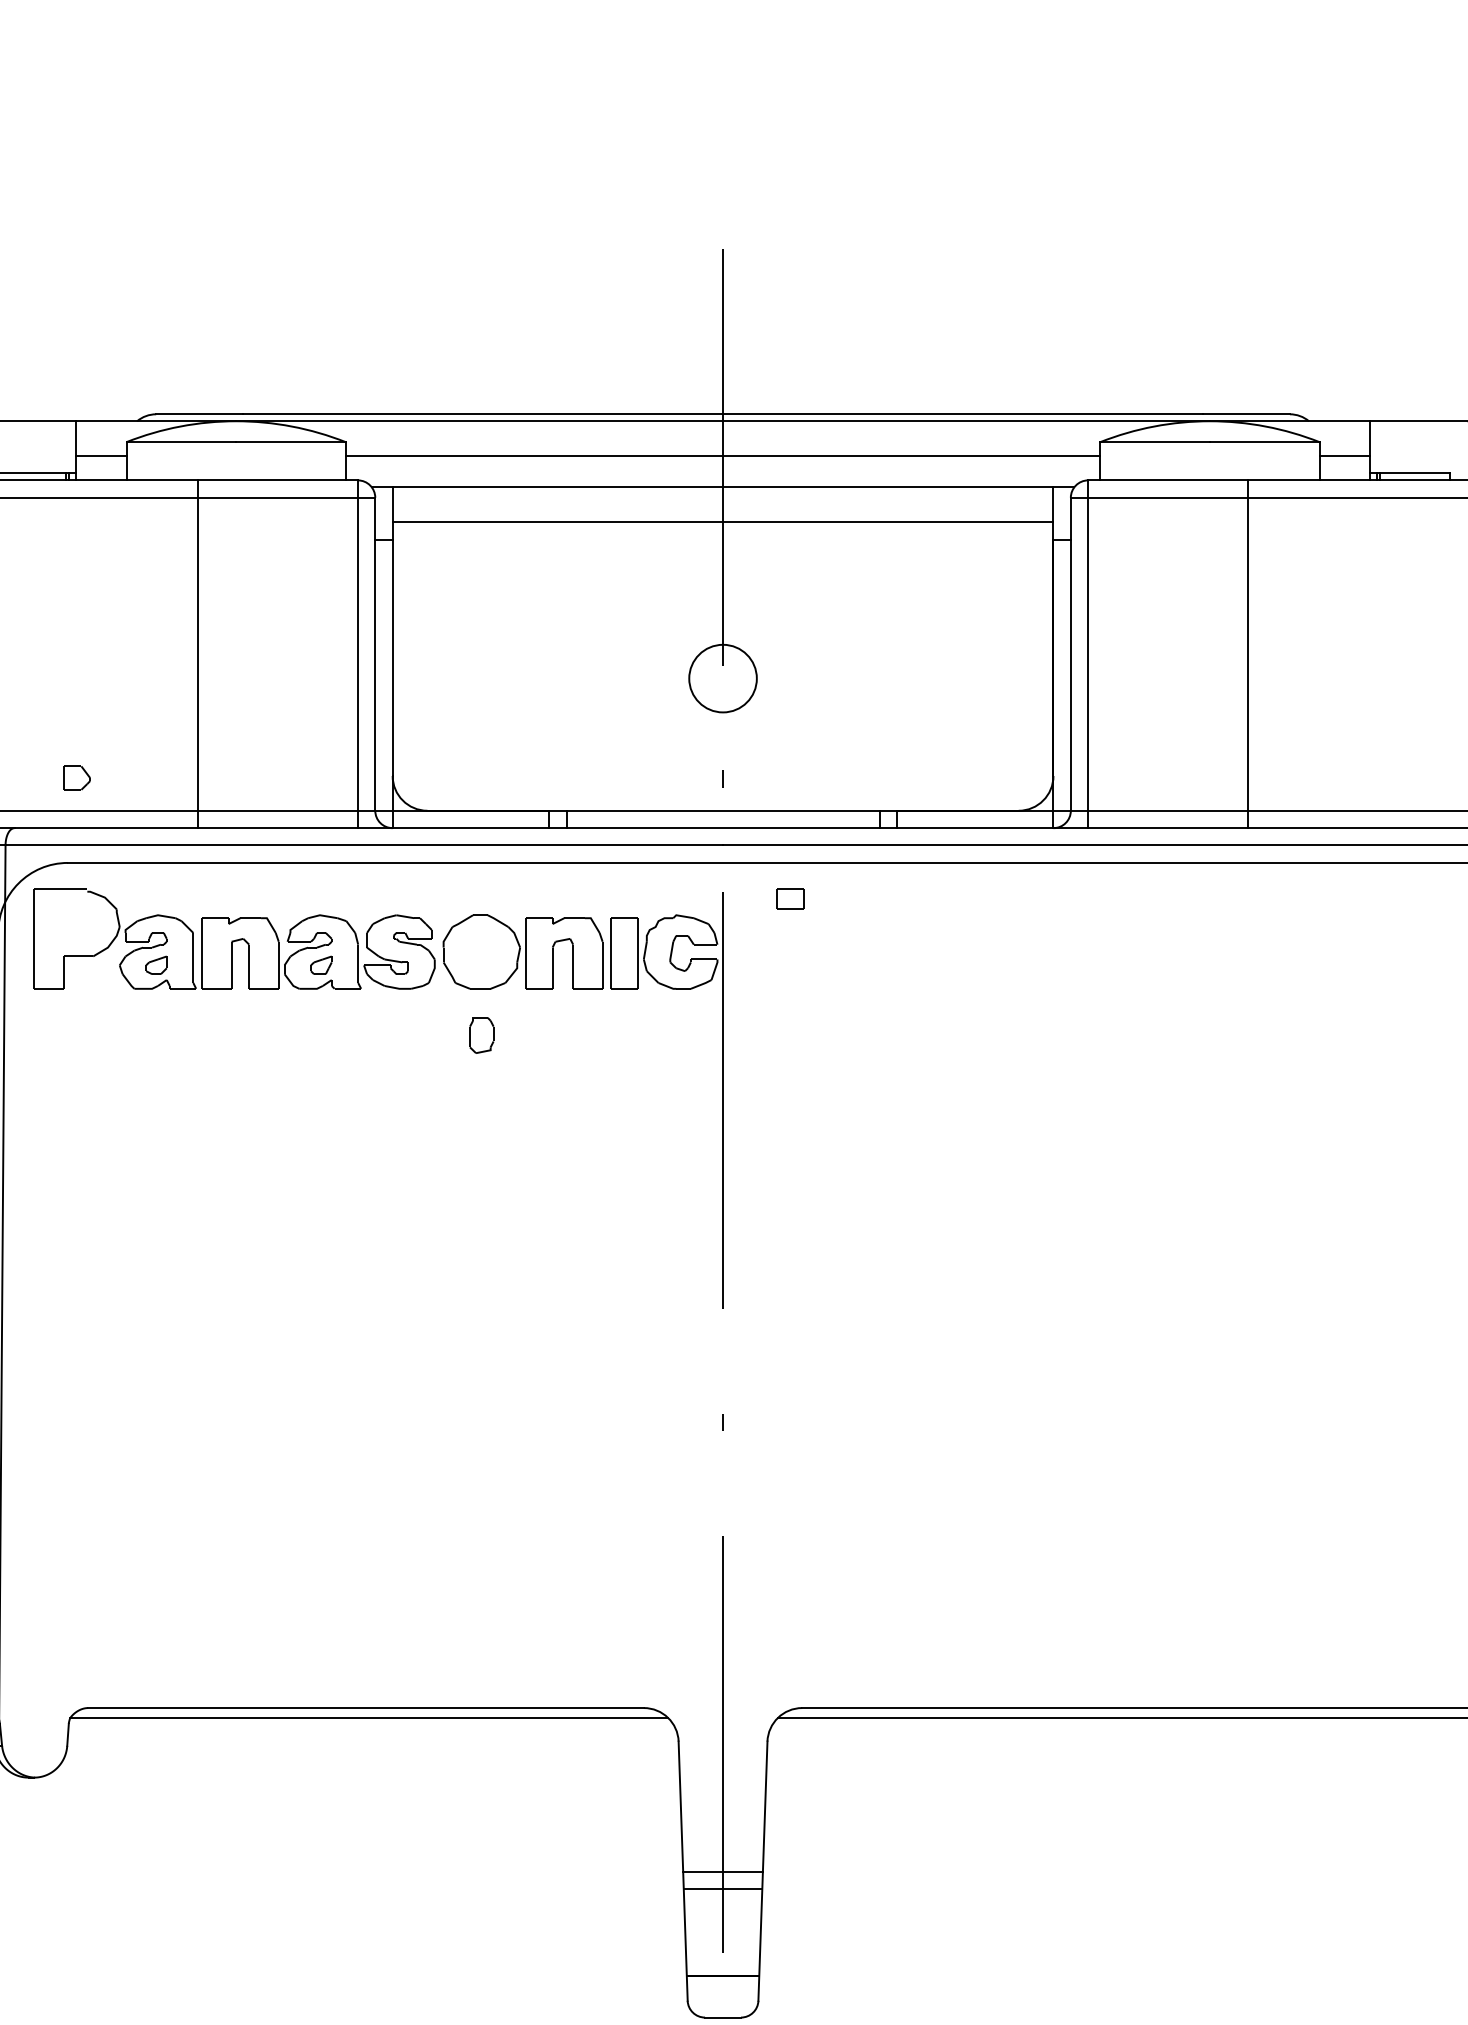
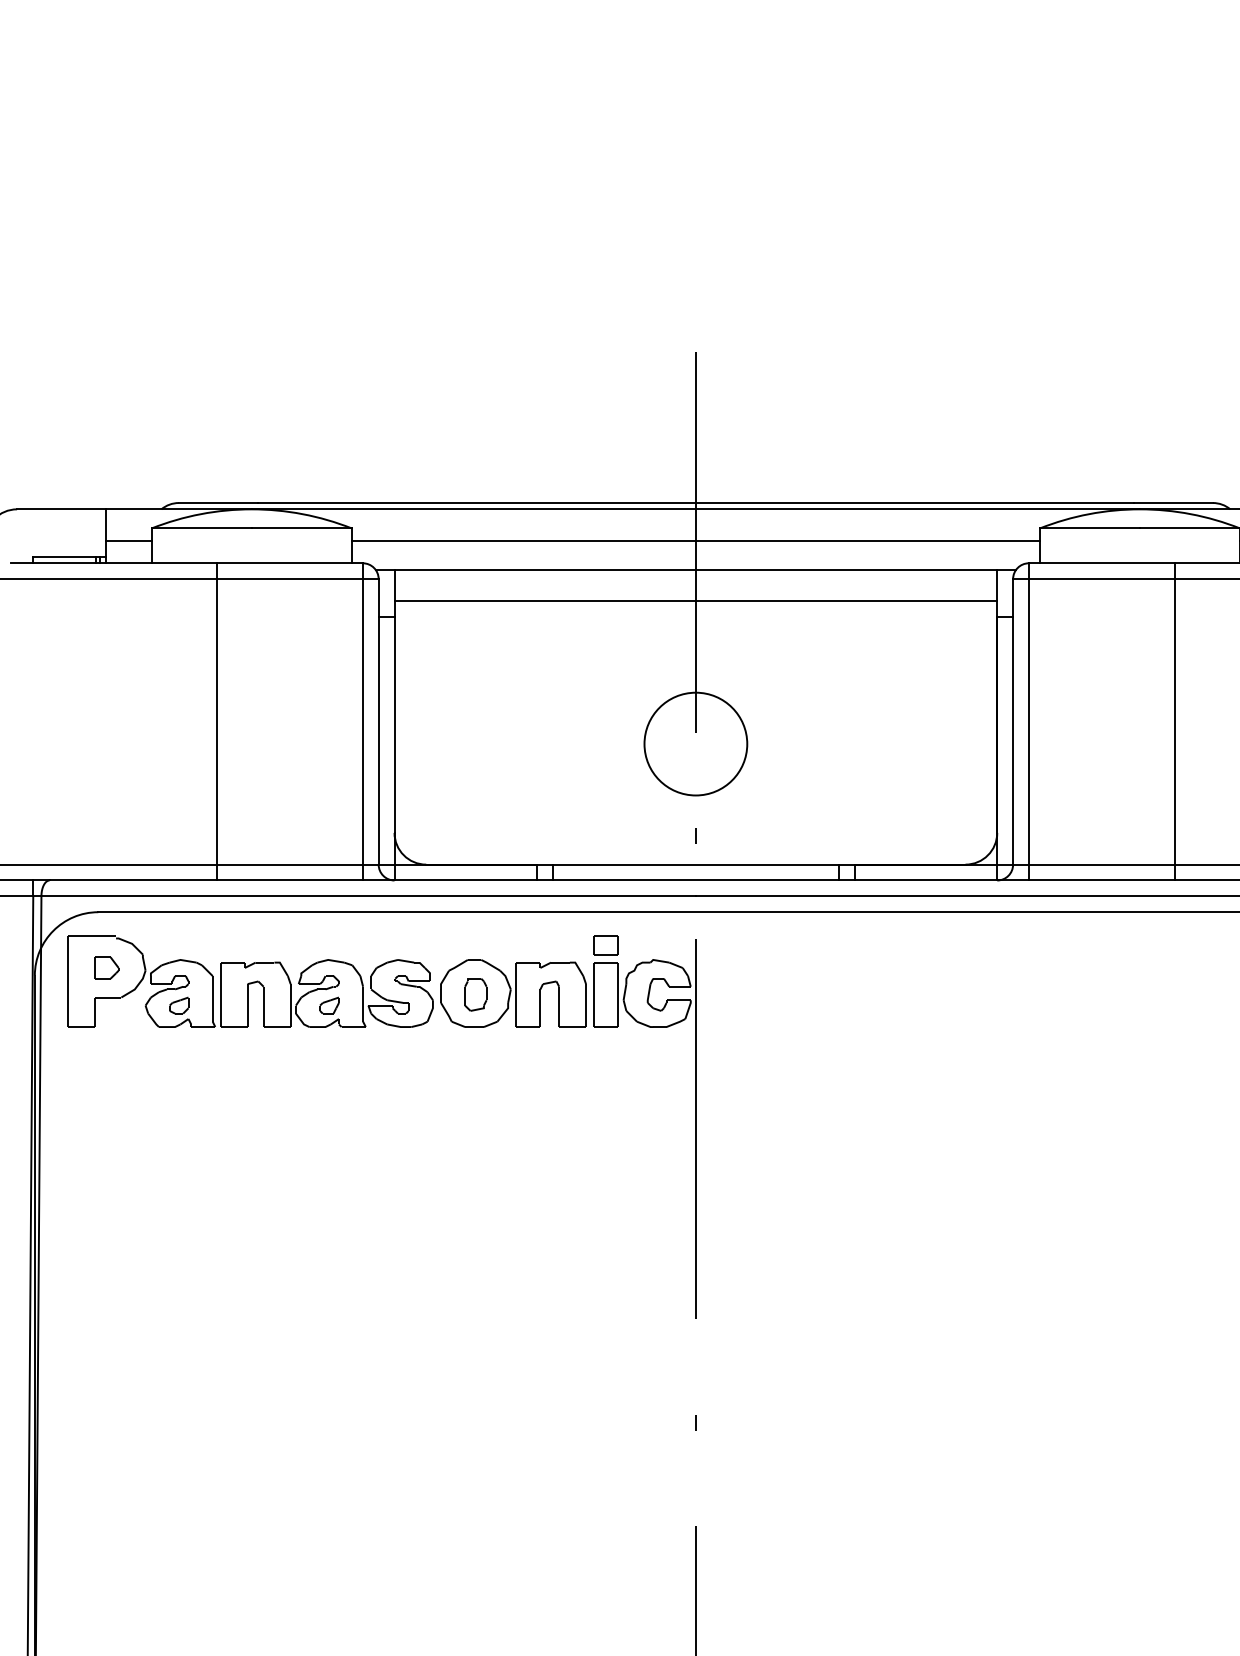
circle: (722, 678) -> (695, 743), size x1.67
part: (76, 777) -> (106, 967), moved
part: (790, 898) -> (605, 944), moved
part: (481, 1035) -> (475, 994), moved

